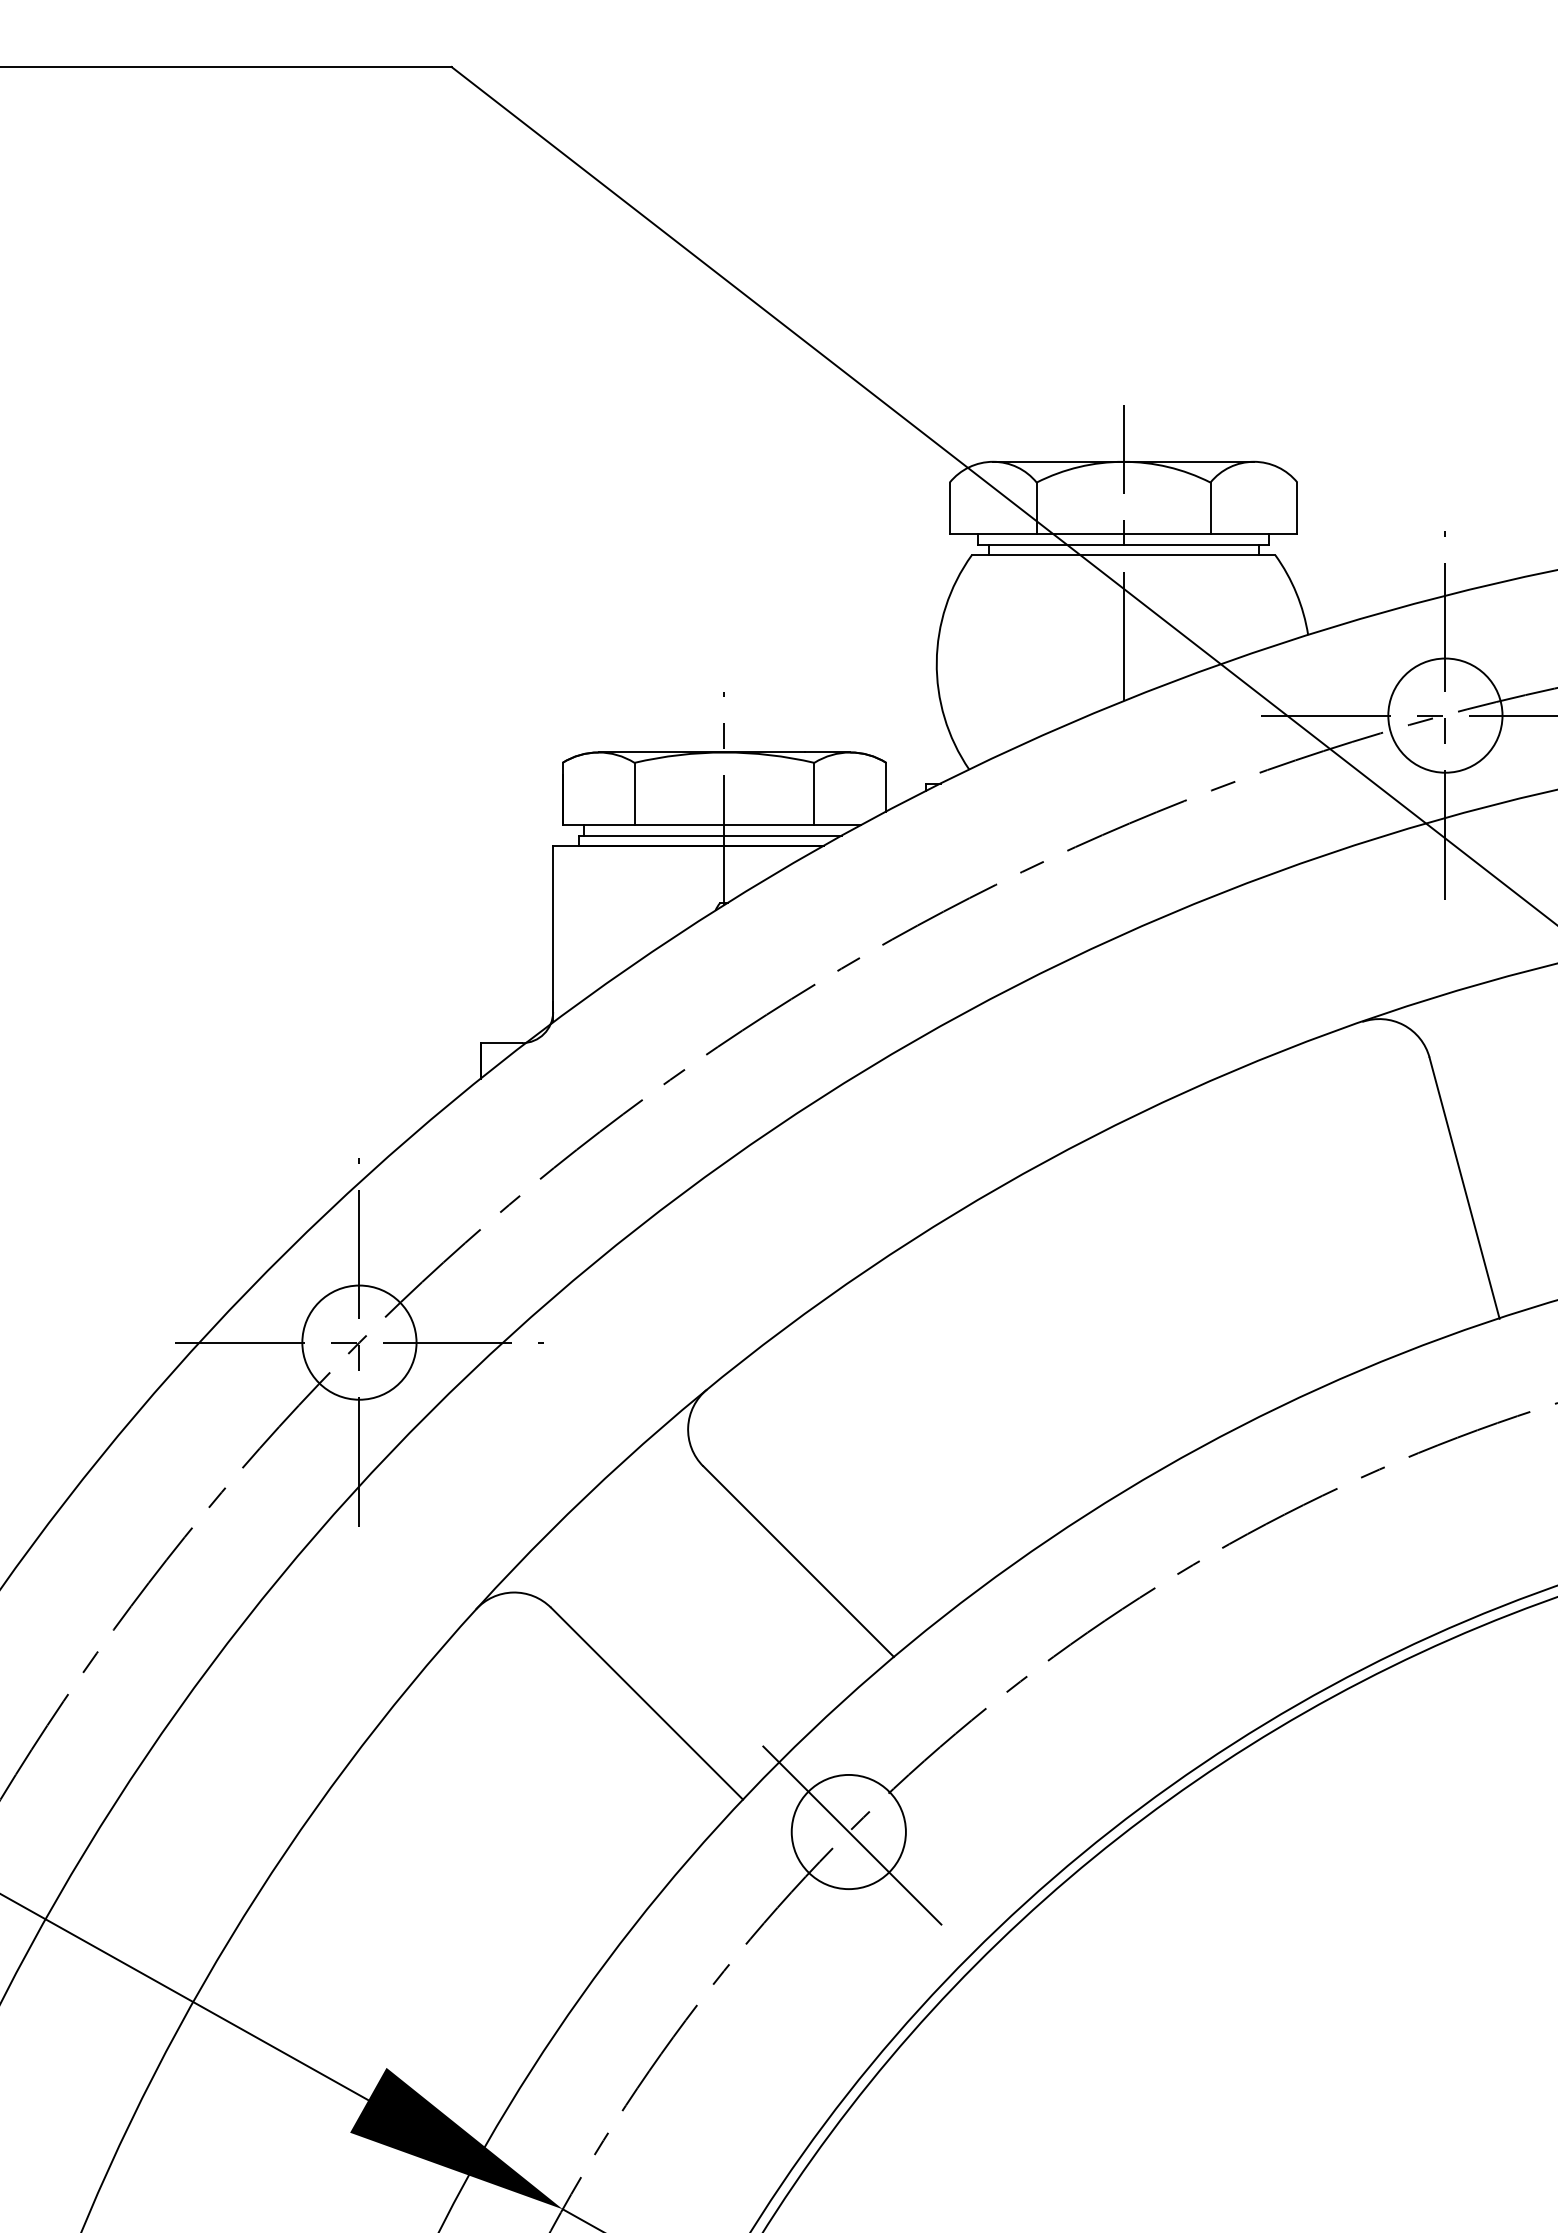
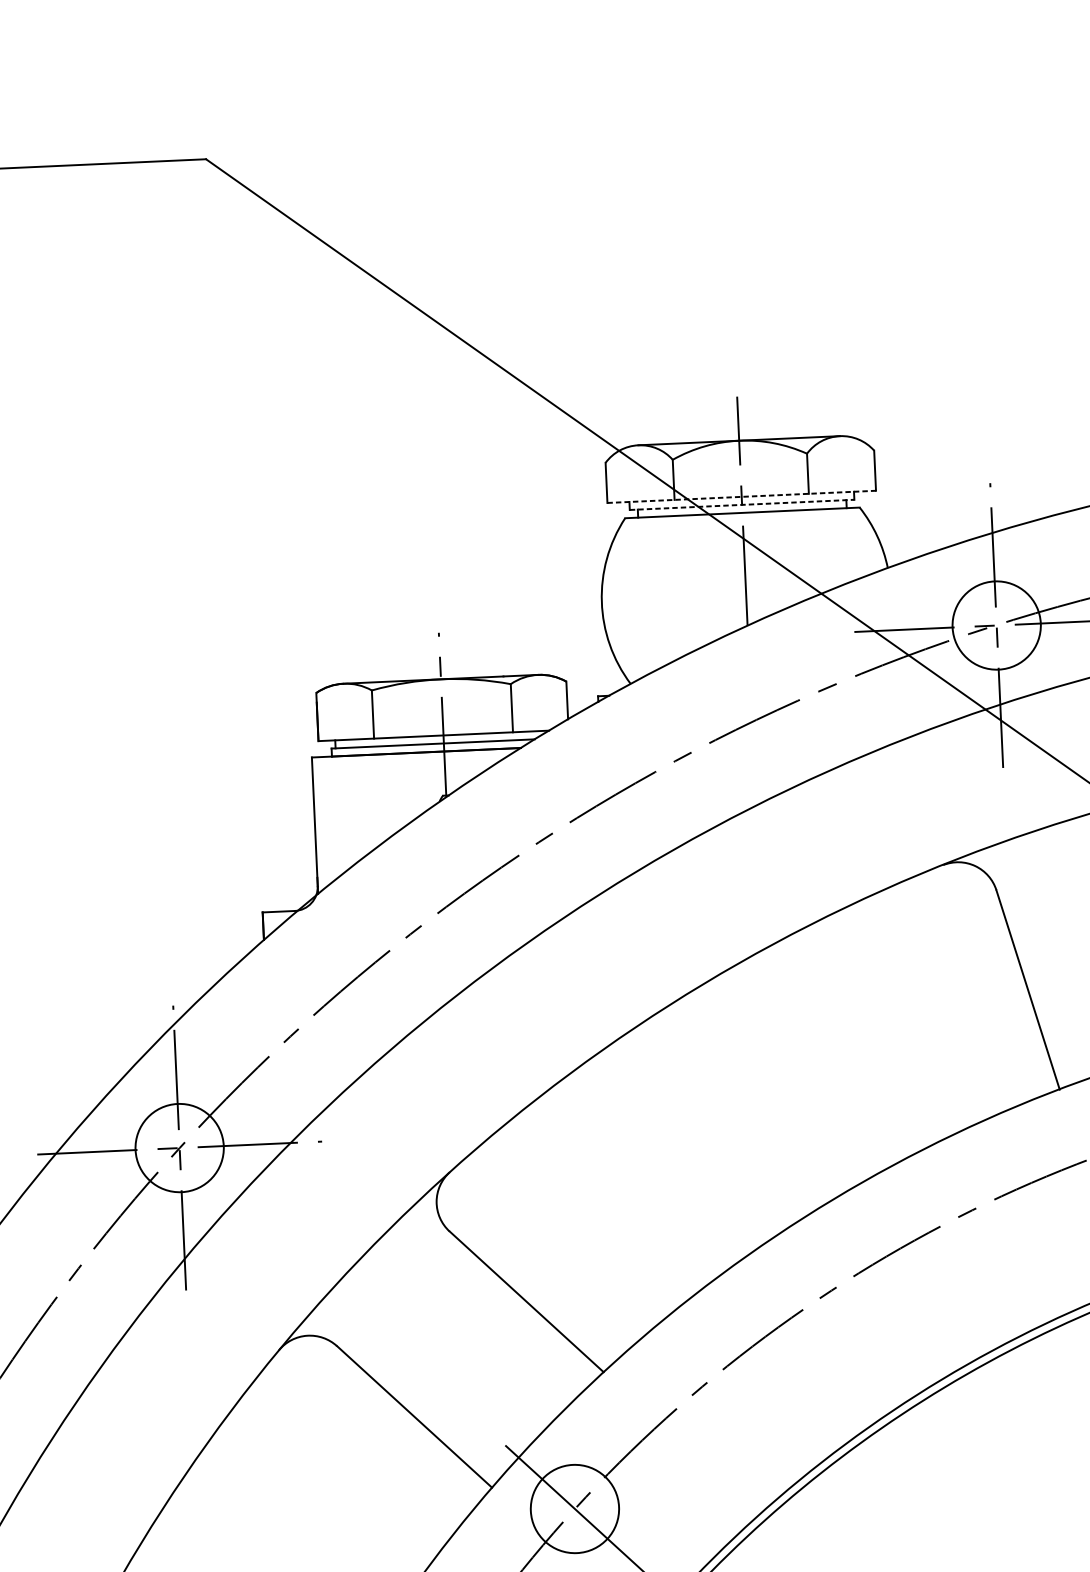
line: (1123, 534) -> (741, 496), solid -> dashed
line: (1124, 544) -> (742, 504), solid -> dashed

